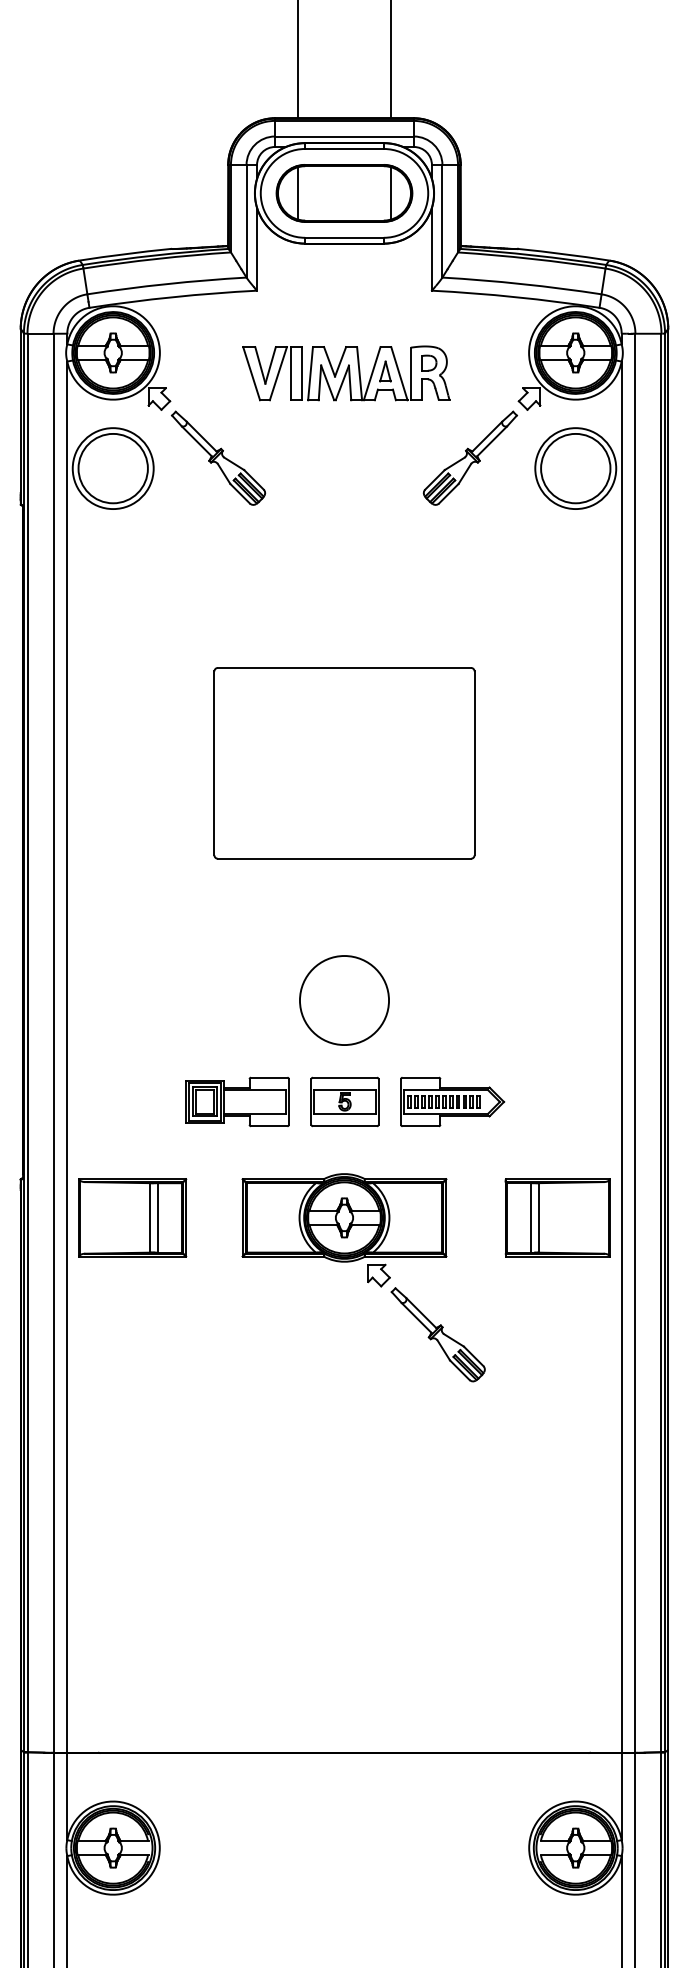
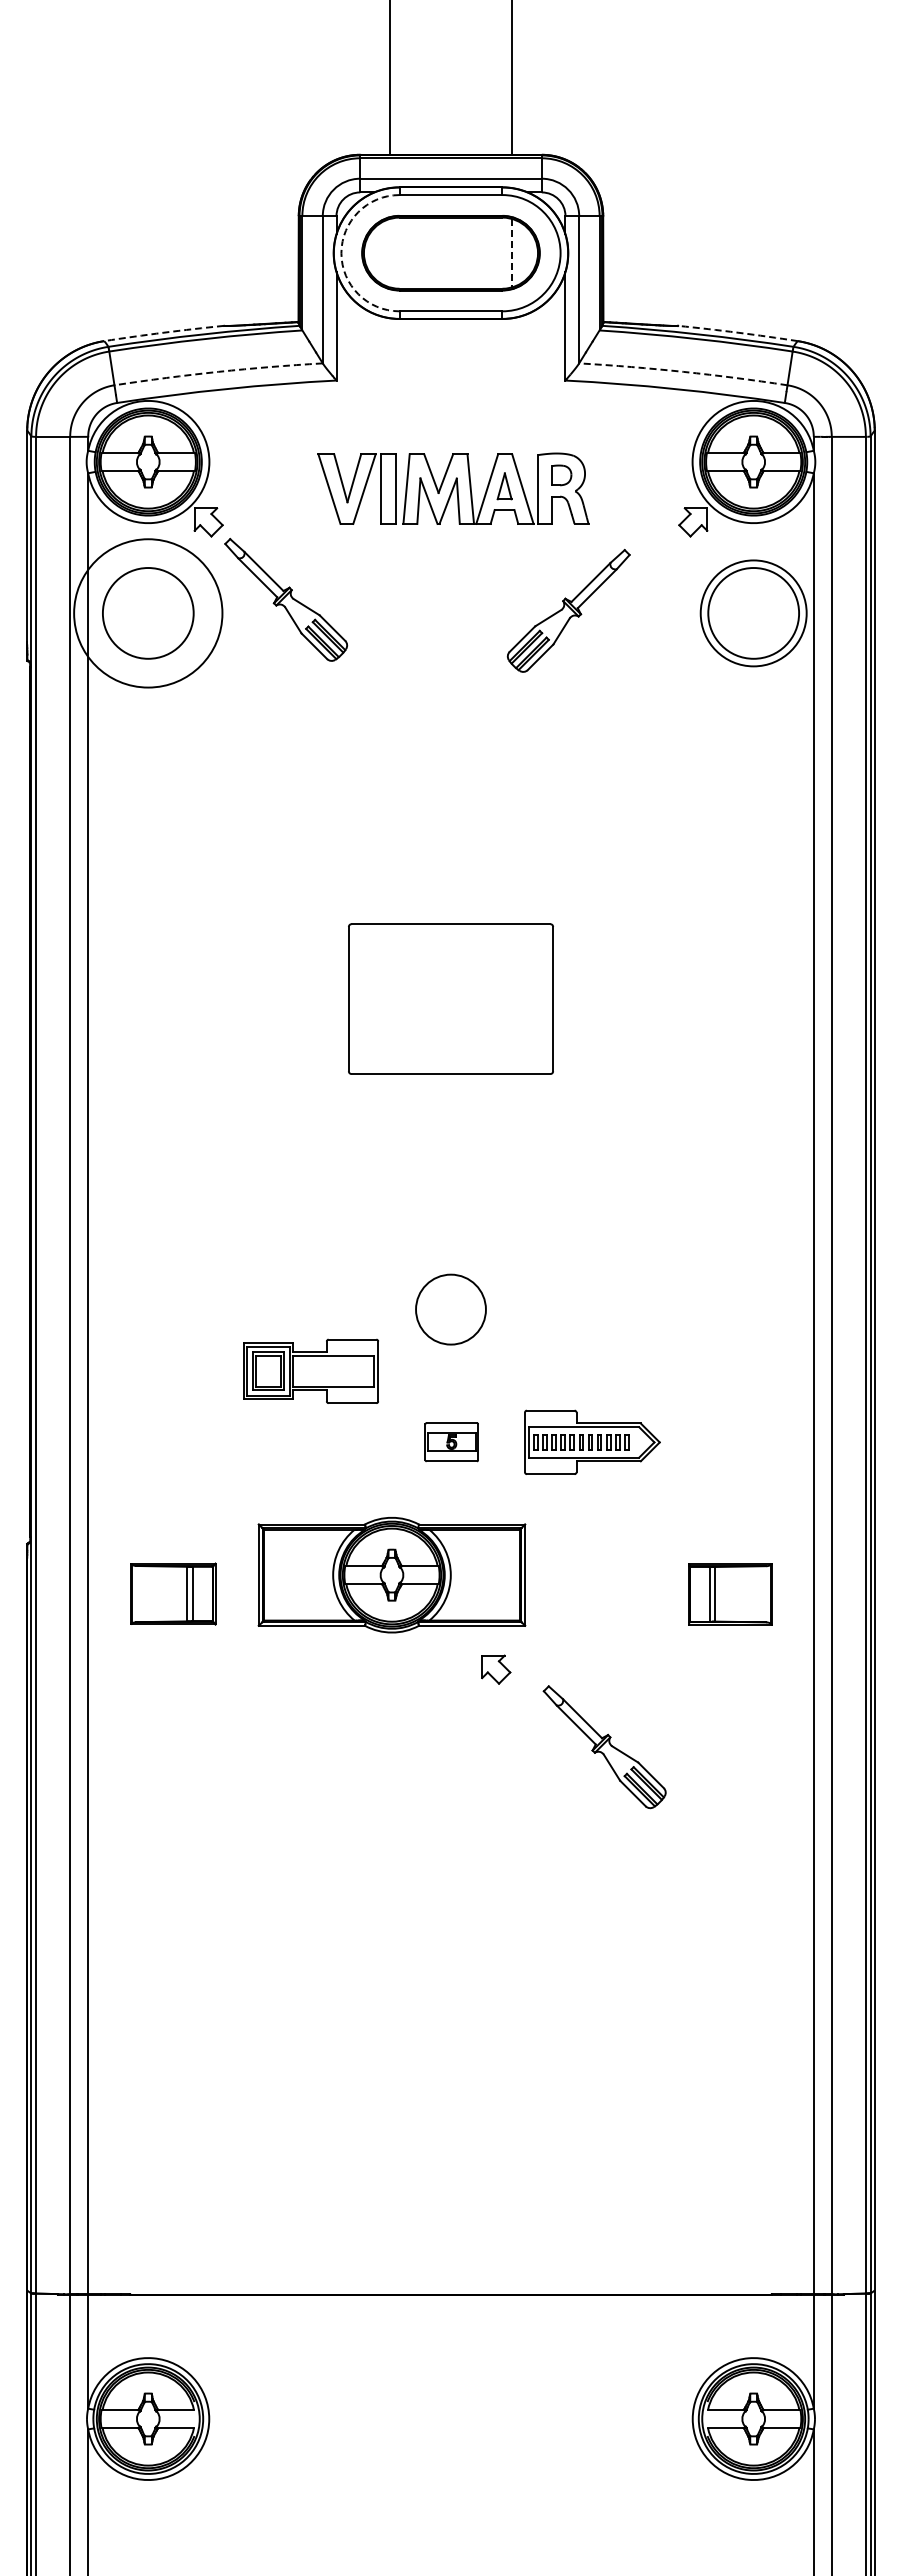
line: (298, 192) -> (390, 252), removed
arc: (260, 193) -> (341, 253), solid -> dashed
line: (390, 193) -> (511, 253), solid -> dashed
arc: (124, 253) -> (163, 332), solid -> dashed
arc: (564, 253) -> (738, 332), solid -> dashed
arc: (166, 283) -> (218, 371), solid -> dashed
arc: (522, 283) -> (683, 371), solid -> dashed
part: (470, 457) -> (568, 610), moved
circle: (113, 468) -> (148, 613), size x1.4
part: (344, 762) -> (450, 998), size x0.6
circle: (344, 1000) -> (450, 1309), size x0.6
part: (237, 1101) -> (310, 1370), moved
part: (344, 1101) -> (451, 1441), size x0.6
part: (132, 1217) -> (173, 1593), size x0.6
part: (344, 1218) -> (391, 1575), moved
part: (558, 1218) -> (730, 1594), size x0.6
part: (438, 1335) -> (604, 1747), moved

